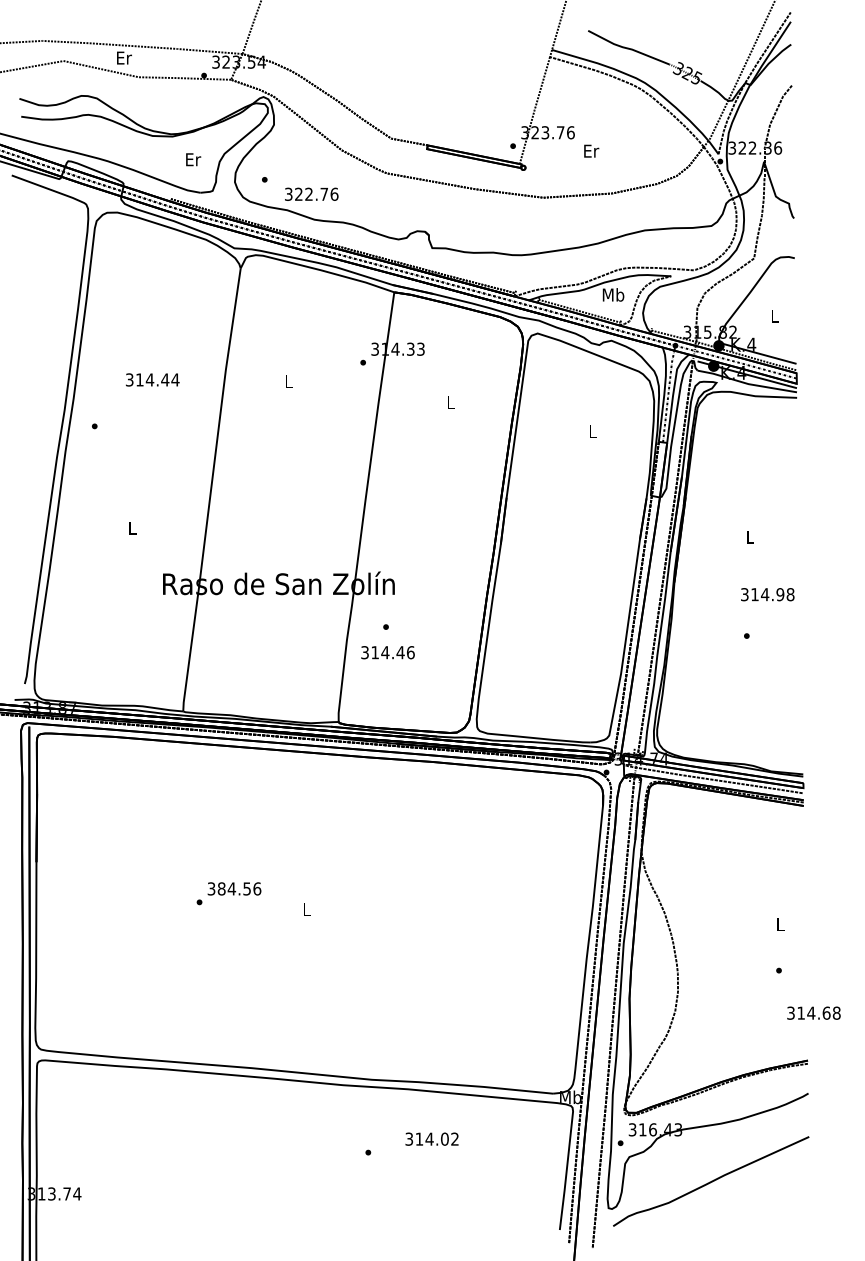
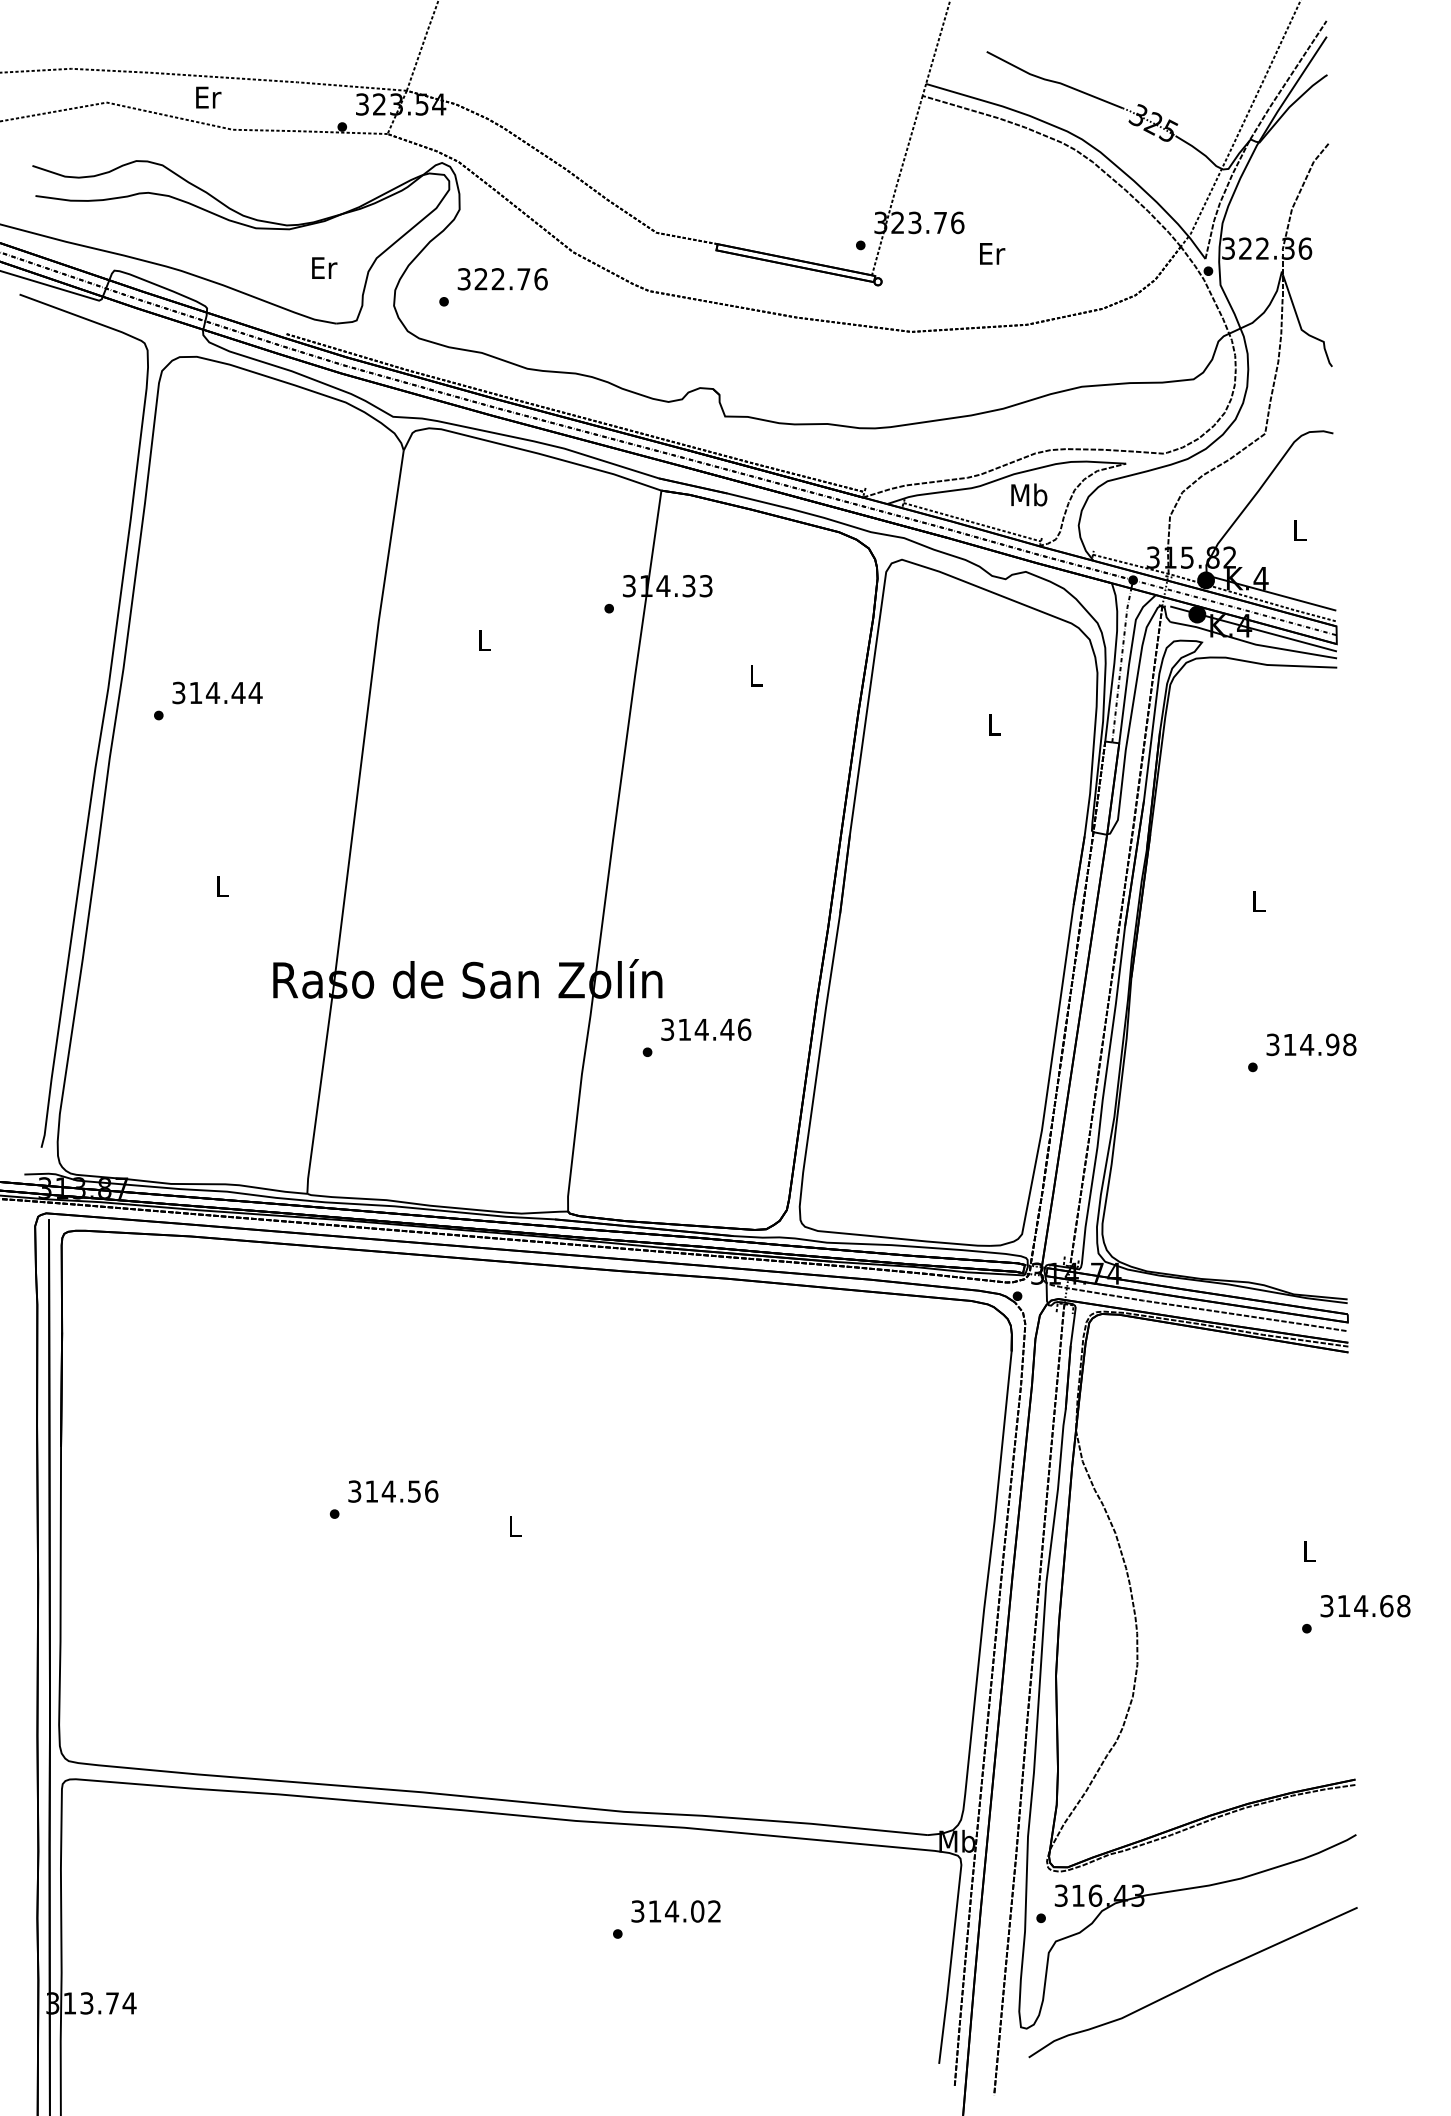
text: (311, 193) -> (502, 277), moved
text: (152, 379) -> (217, 692), moved
text: (767, 594) -> (1311, 1044), moved
text: (387, 652) -> (705, 1029), moved
text: (221, 888) -> (371, 1490), 384.56 -> 314.56
text: (813, 1012) -> (1364, 1604), moved
text: (431, 1138) -> (675, 1910), moved

